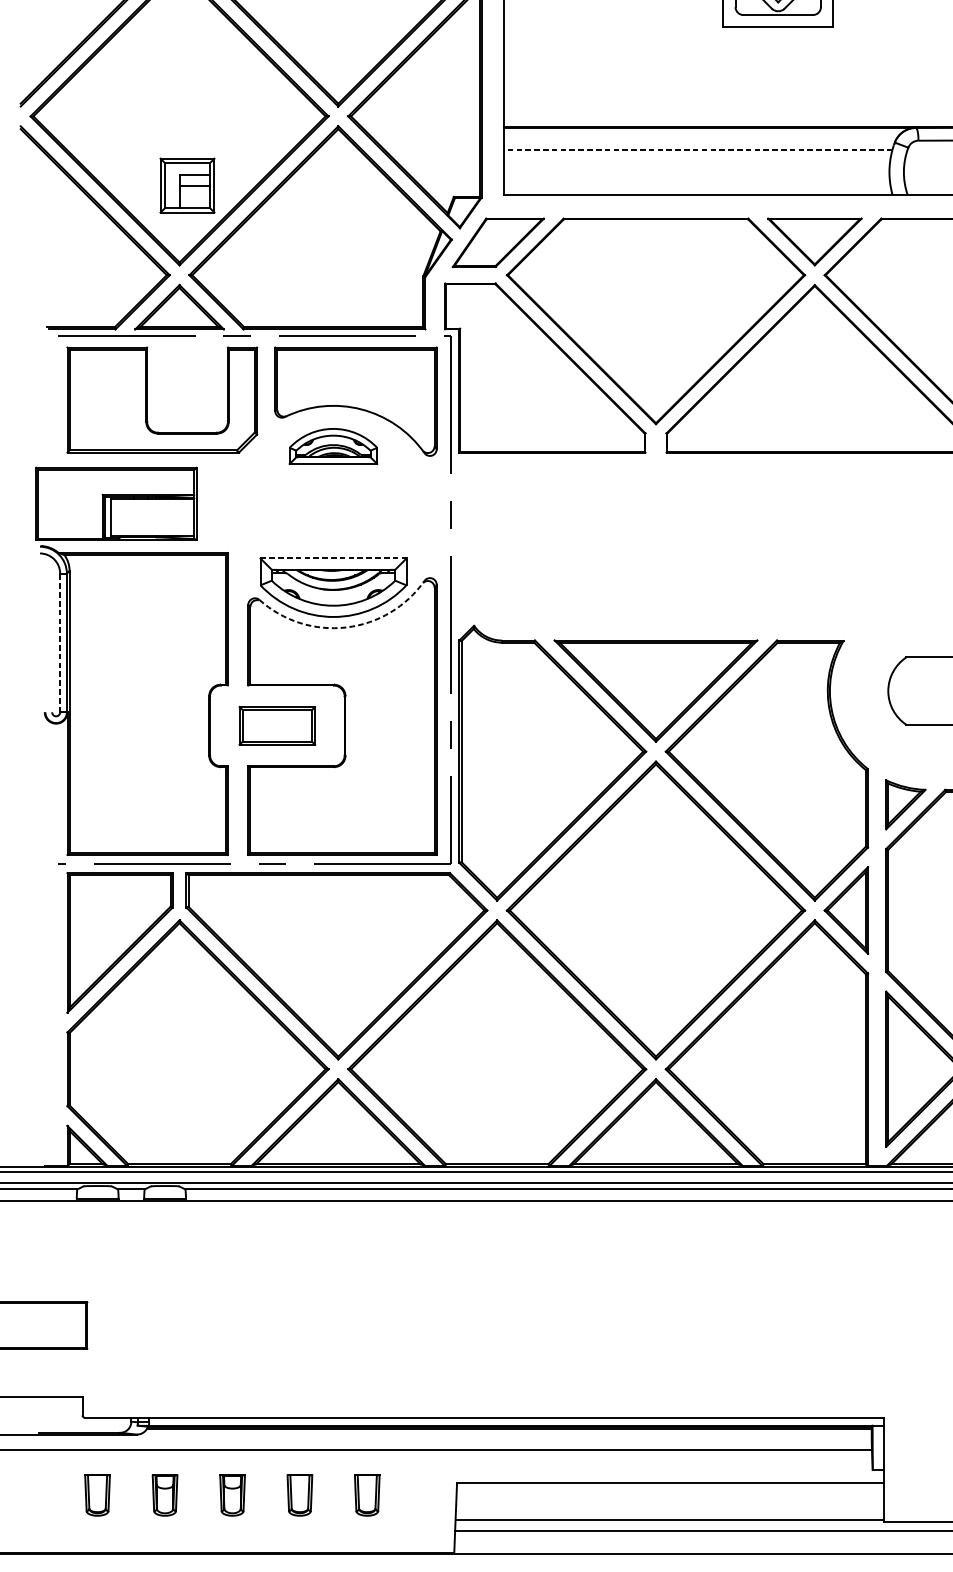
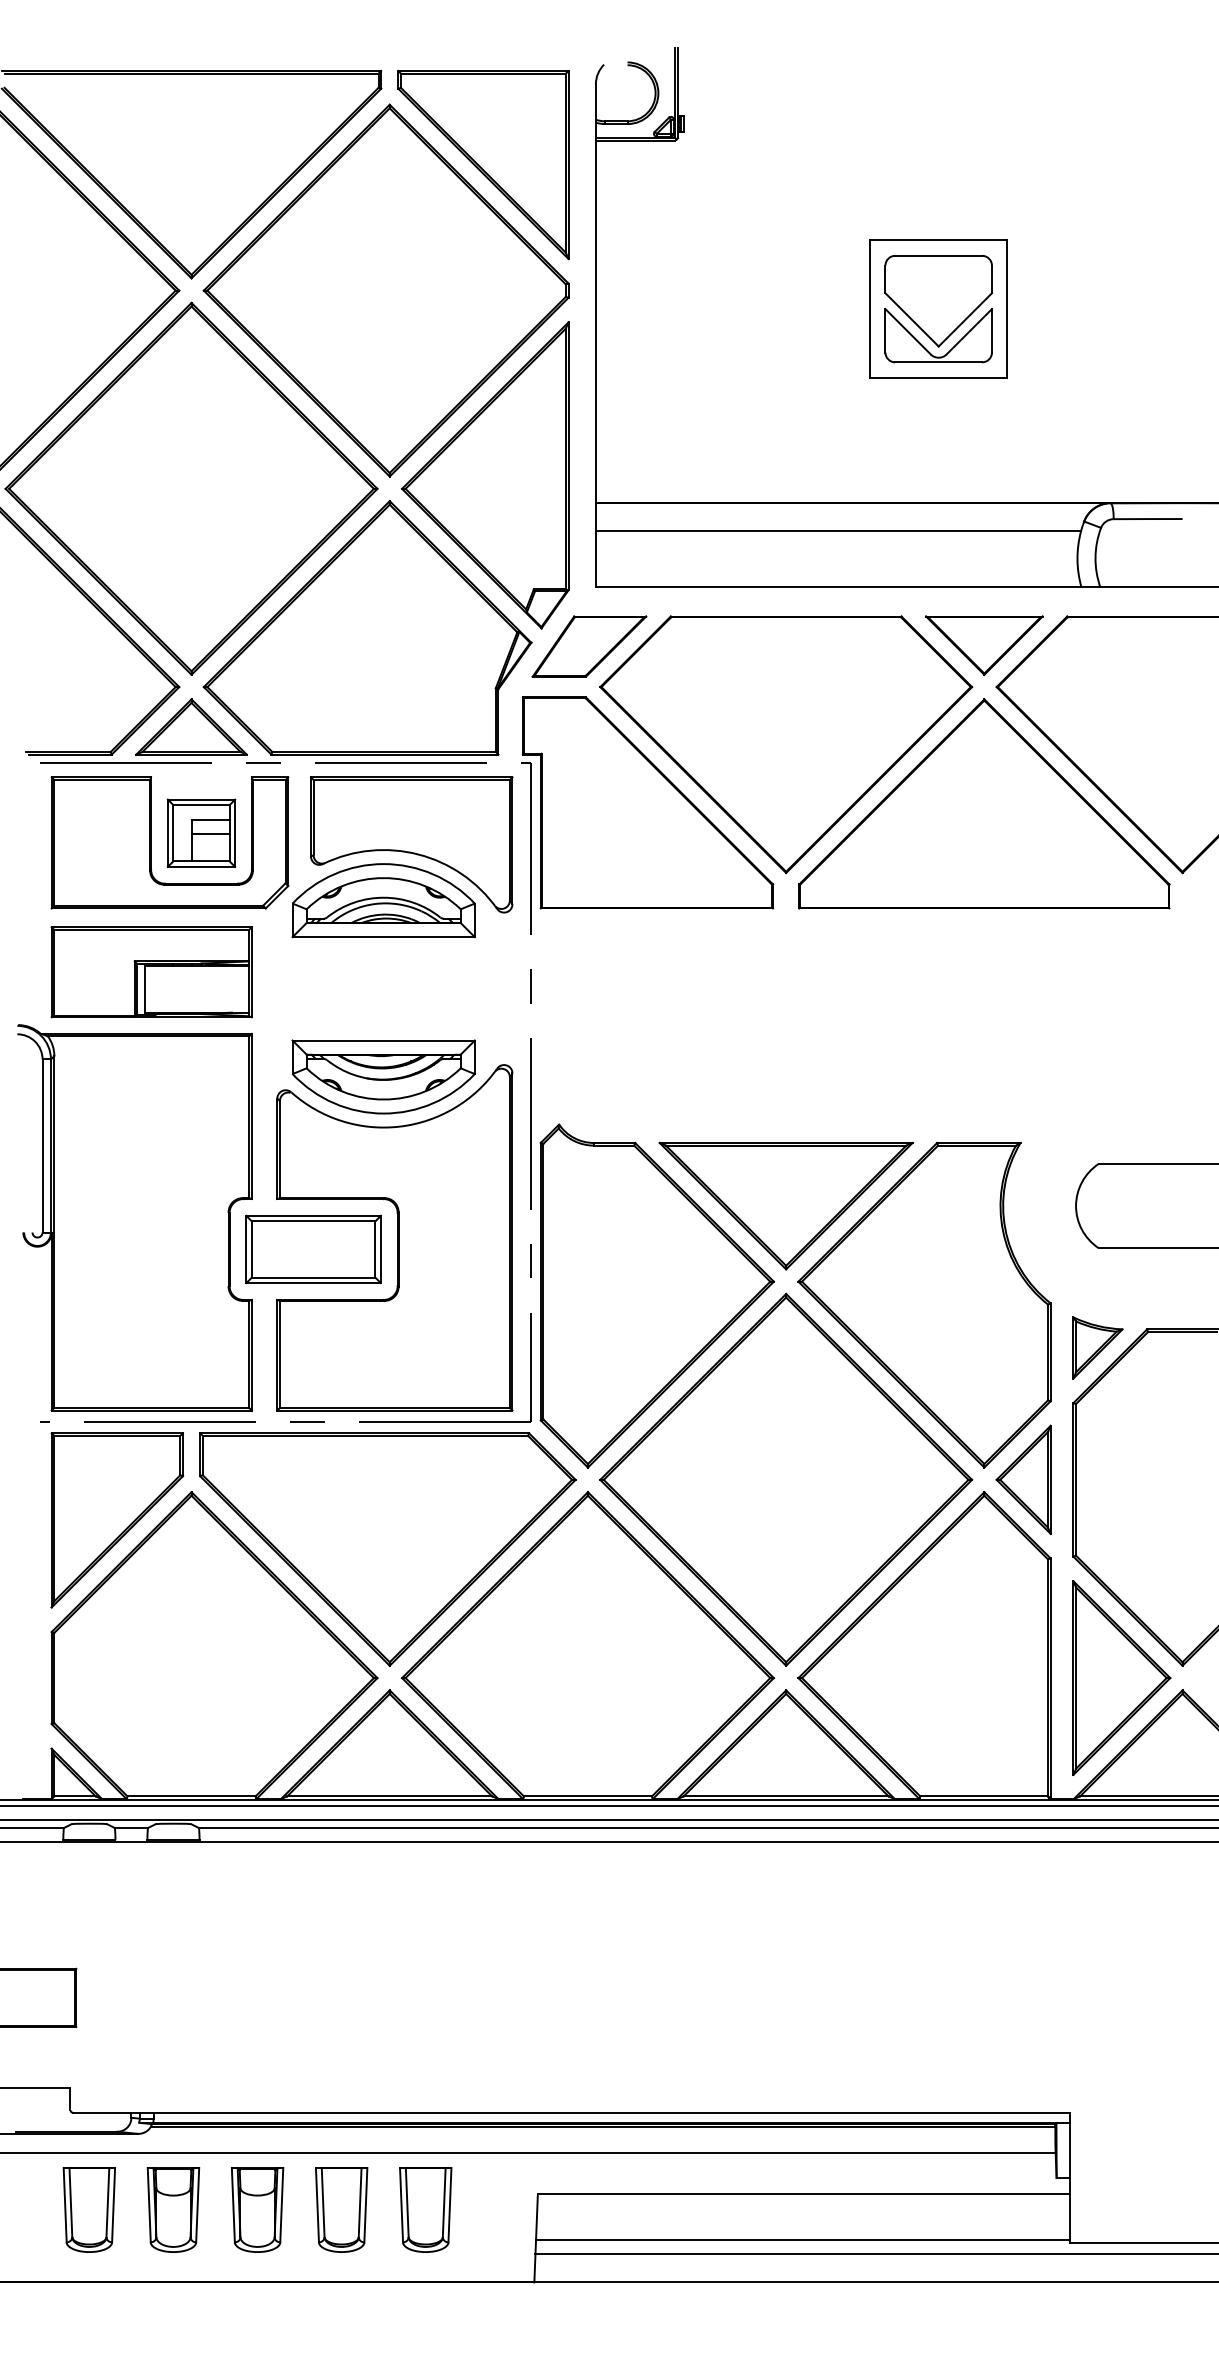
line: (697, 149) -> (838, 530), dashed -> solid
part: (187, 185) -> (201, 832), moved
part: (333, 446) -> (383, 900), size x1.67
part: (116, 503) -> (151, 972), moved
line: (334, 558) -> (384, 1040), dashed -> solid
arc: (346, 627) -> (399, 1126), dashed -> solid
line: (60, 643) -> (42, 1146), dashed -> solid
part: (277, 725) -> (313, 1249), size x1.43
part: (96, 1495) -> (88, 2209), size x1.67
part: (165, 1495) -> (173, 2209), size x1.67
part: (232, 1495) -> (257, 2209), size x1.67
part: (299, 1495) -> (341, 2209), size x1.67
part: (367, 1495) -> (425, 2209), size x1.67

